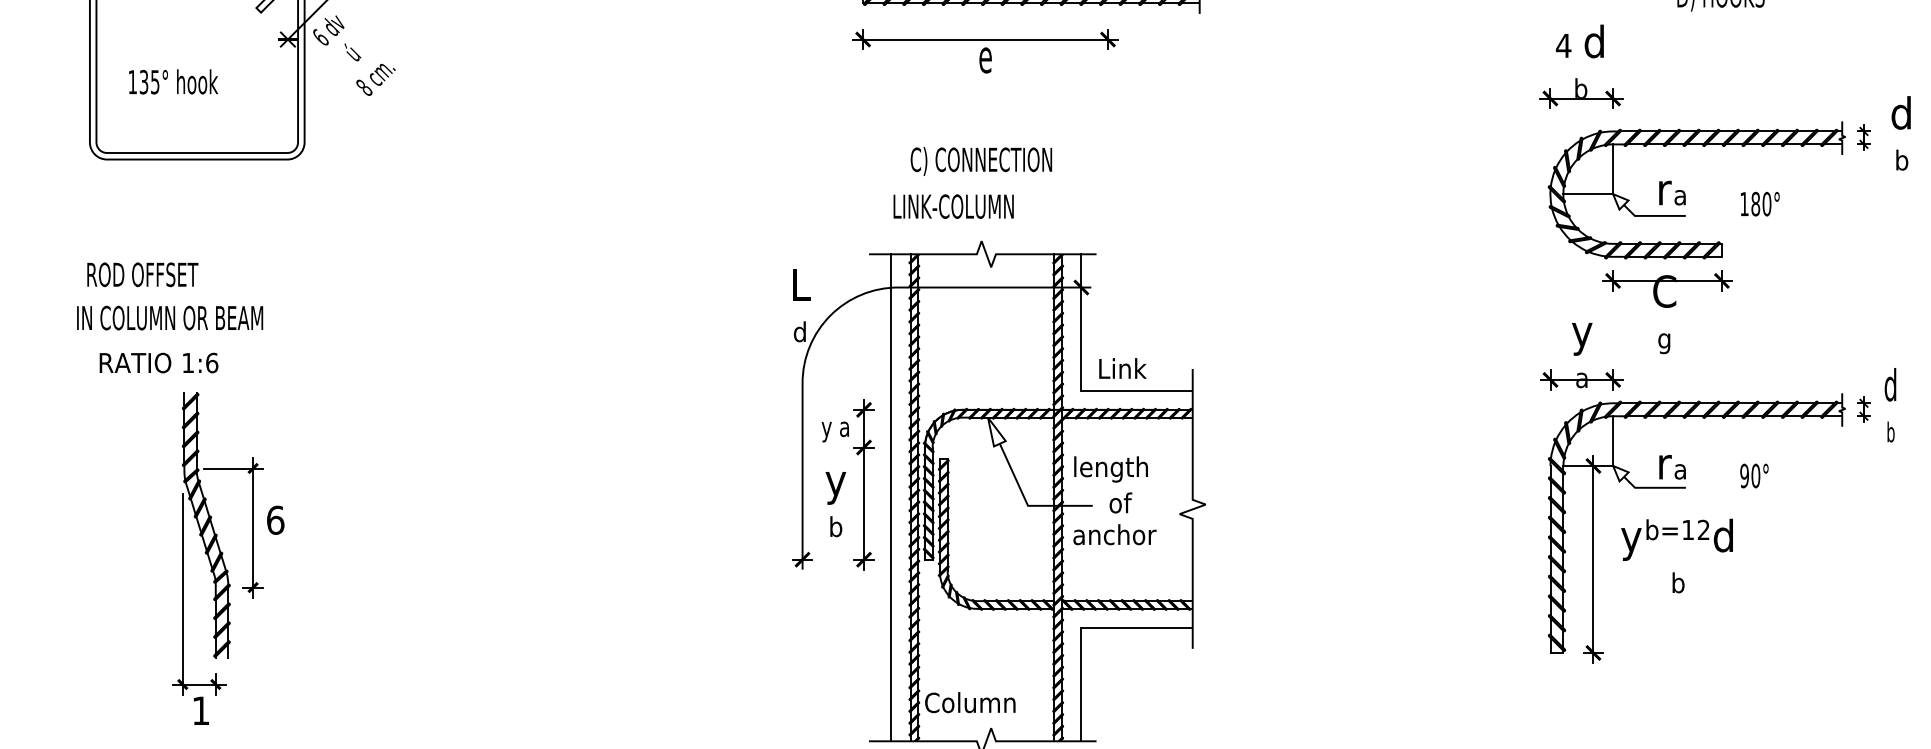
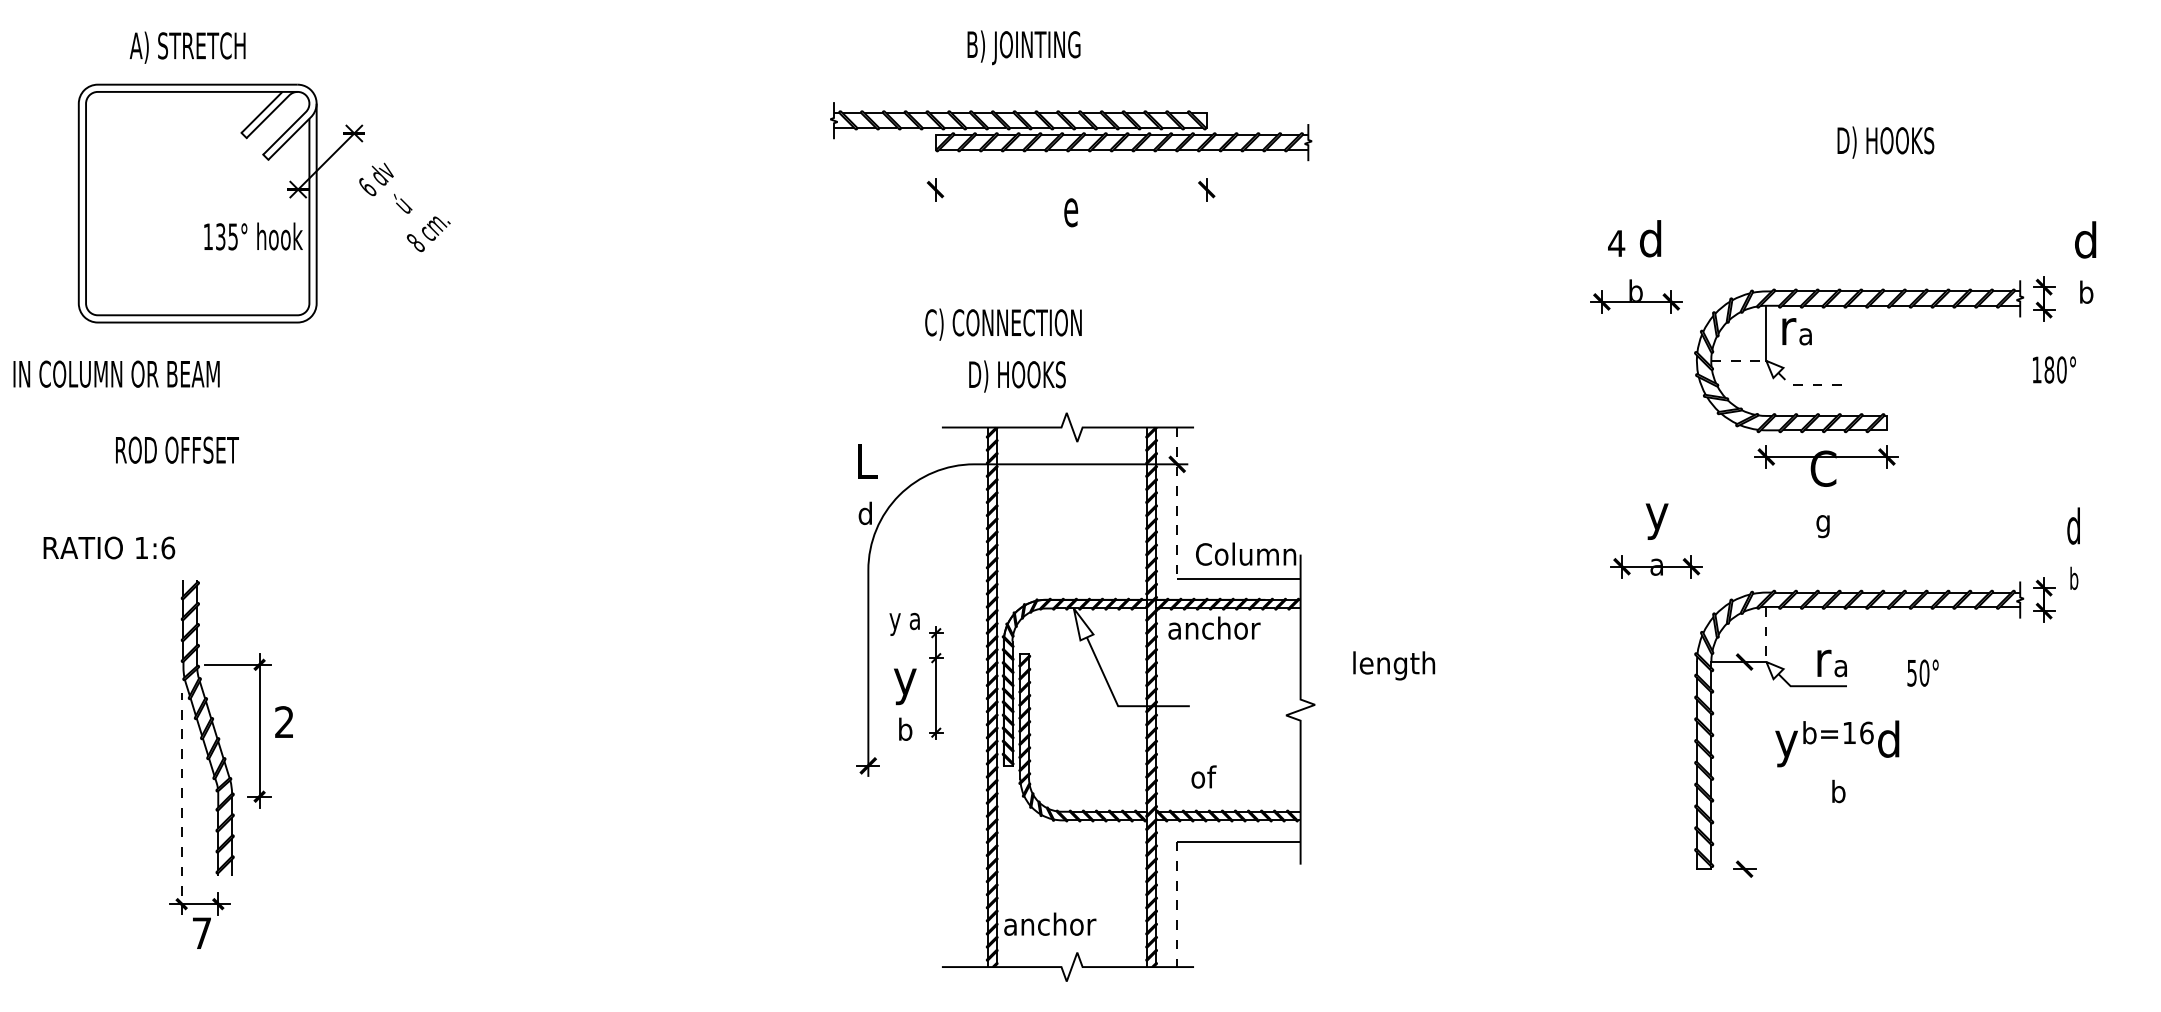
line: (985, 39) -> (1070, 189), removed
text: (354, 55) -> (404, 207), moved
part: (1589, 57) -> (1645, 256), moved
text: (173, 81) -> (253, 236), moved
text: (1901, 133) -> (2085, 262), moved
part: (1864, 137) -> (2044, 298), size x1.6
text: (981, 161) -> (1003, 324), moved
text: (1671, 192) -> (1796, 331), moved
line: (1587, 193) -> (1738, 360), solid -> dashed
text: (1760, 203) -> (2054, 369), moved
text: (954, 208) -> (1036, 376), LINK-COLUMN -> D) HOOKS
line: (1652, 216) -> (1809, 385), solid -> dashed
text: (142, 274) -> (177, 449), moved
text: (169, 317) -> (116, 373), moved
line: (1081, 322) -> (1177, 503), solid -> dashed
part: (1581, 356) -> (1656, 540), moved
text: (159, 362) -> (109, 547), moved
text: (1143, 368) -> (1246, 553), Link -> Column
text: (1890, 405) -> (2073, 548), moved
part: (1864, 409) -> (2044, 599), size x1.6
line: (1613, 441) -> (1766, 634), solid -> dashed
text: (1111, 469) -> (1394, 665), moved
text: (1744, 475) -> (1911, 672), 90° -> 50°
part: (863, 484) -> (935, 682), size x0.6
line: (891, 497) -> (966, 697), removed
text: (1120, 502) -> (1203, 776), moved
text: (275, 520) -> (284, 722), 6 -> 2
text: (1703, 529) -> (1866, 732), b=12 -> b=16
text: (1114, 534) -> (1214, 627), moved
line: (1593, 559) -> (1744, 765), removed
line: (182, 593) -> (181, 803), solid -> dashed
line: (1081, 684) -> (1177, 904), solid -> dashed
text: (970, 701) -> (1054, 923), Column -> anchor
text: (200, 710) -> (201, 932), 1 -> 7

